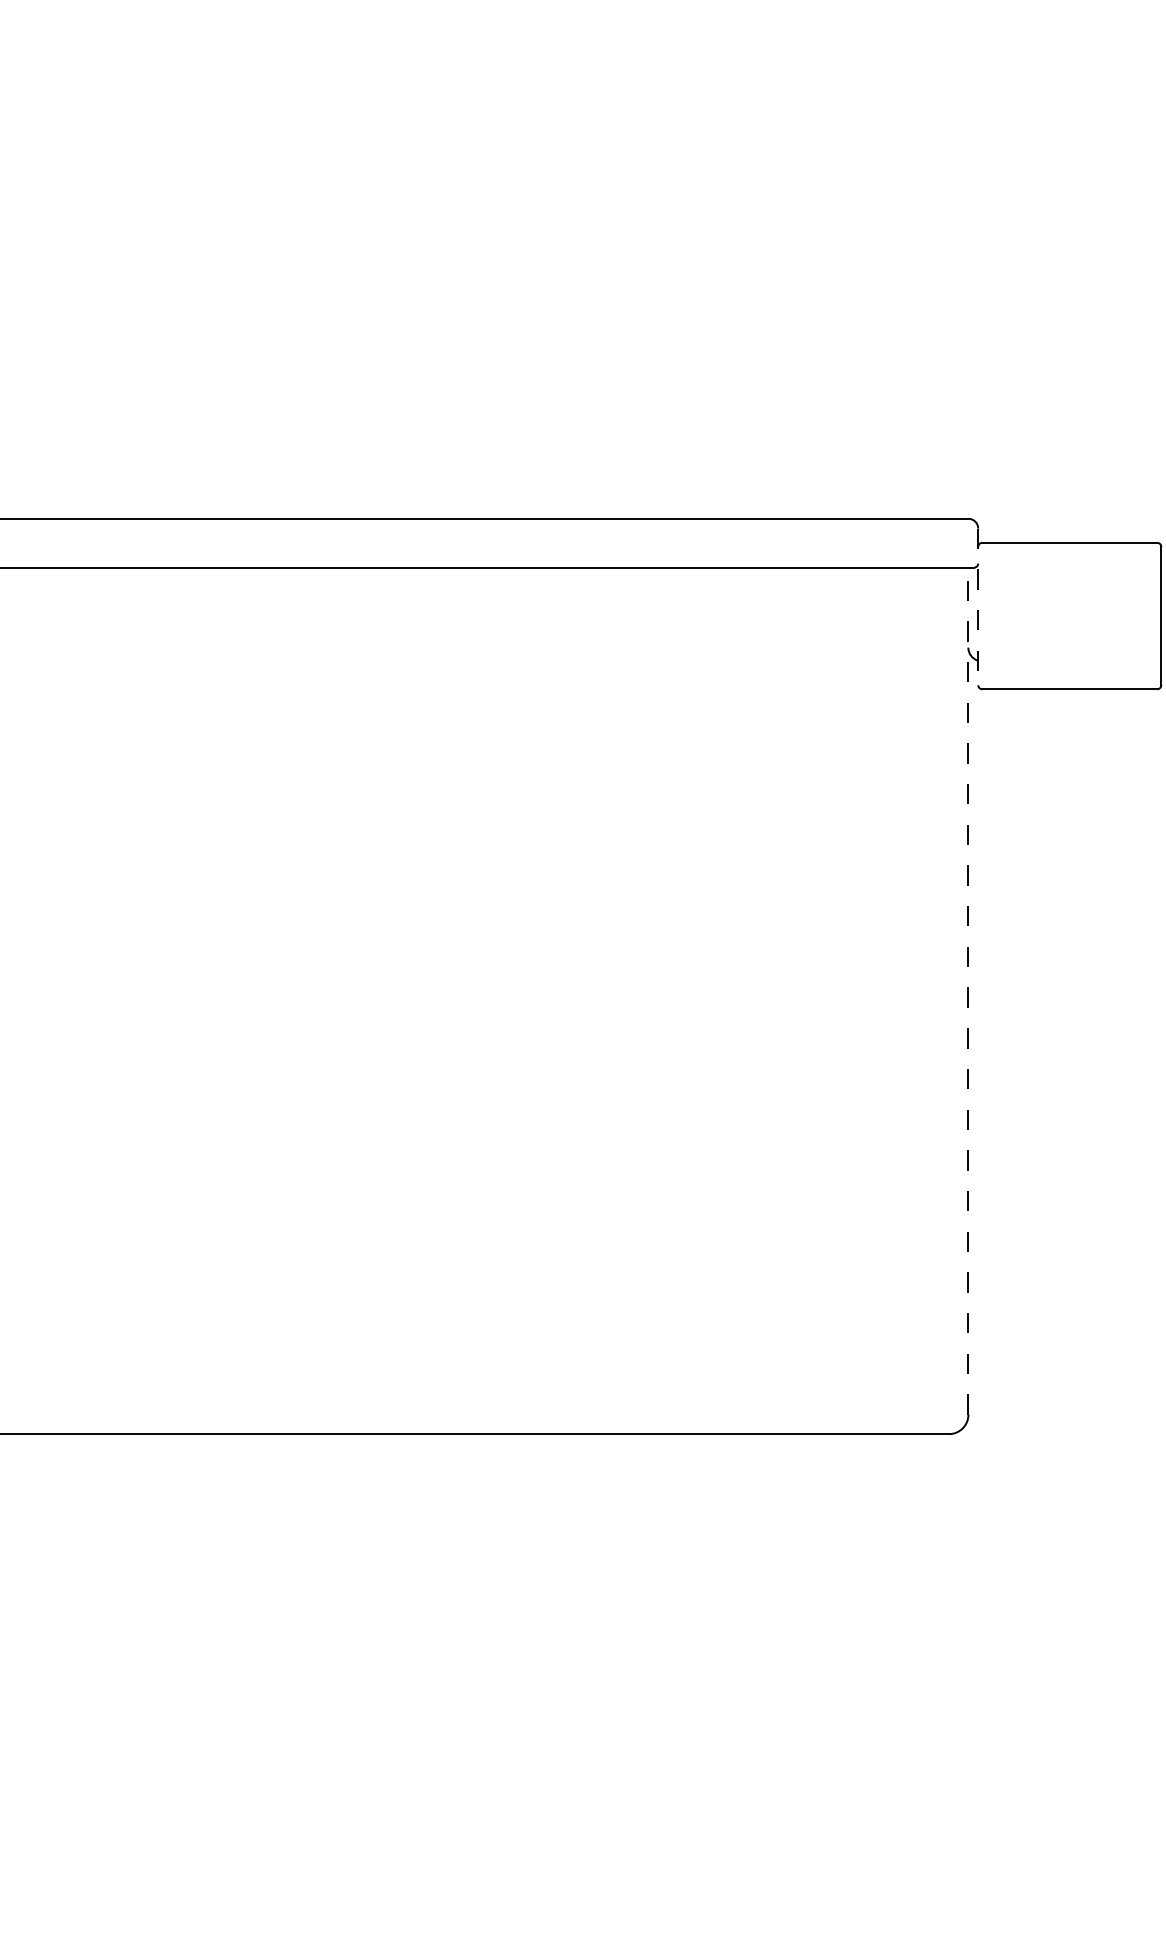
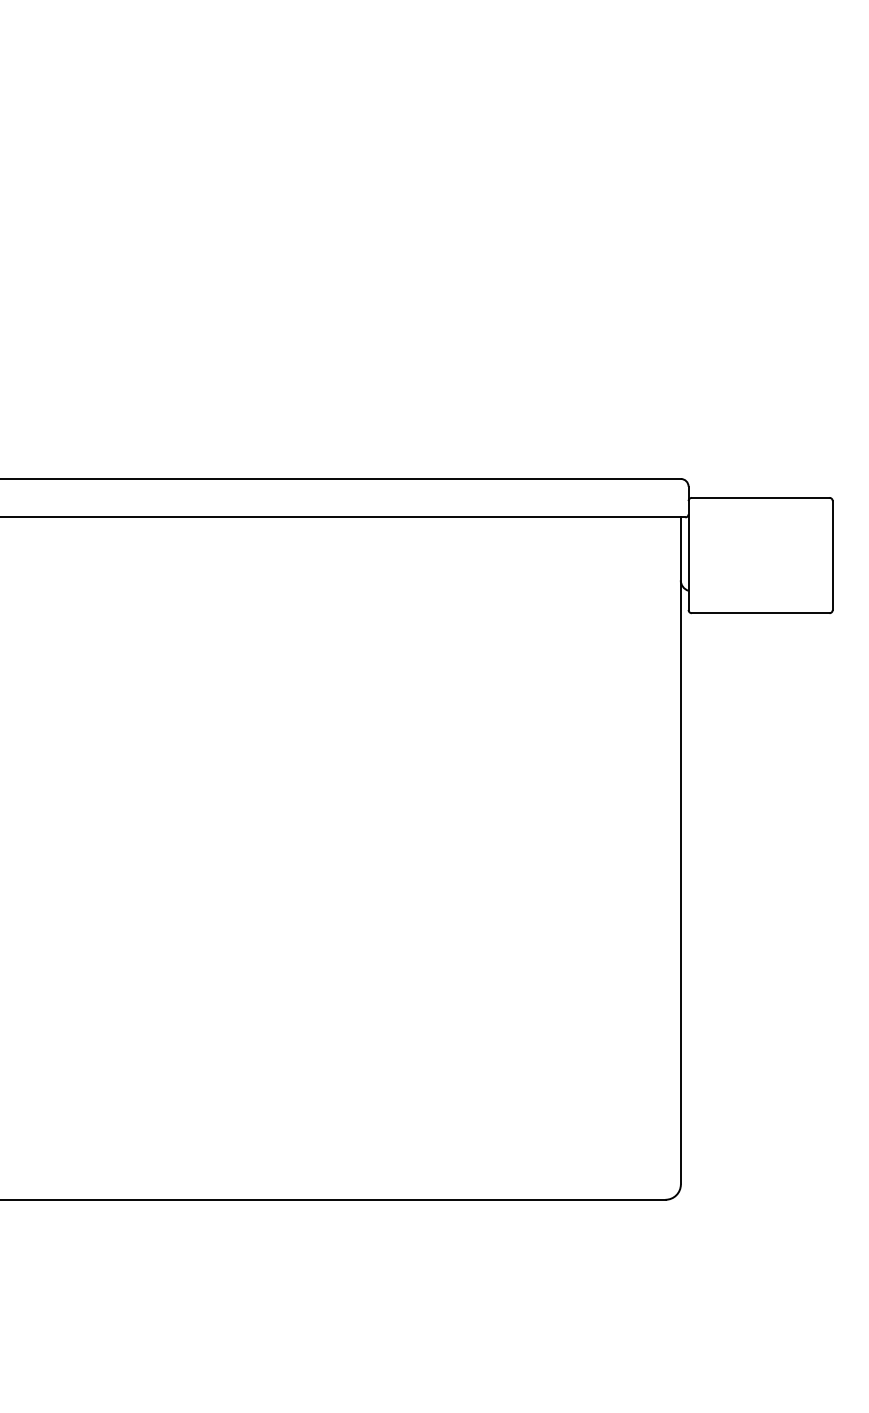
line: (978, 607) -> (688, 548), dashed -> solid
line: (968, 990) -> (680, 850), dashed -> solid

